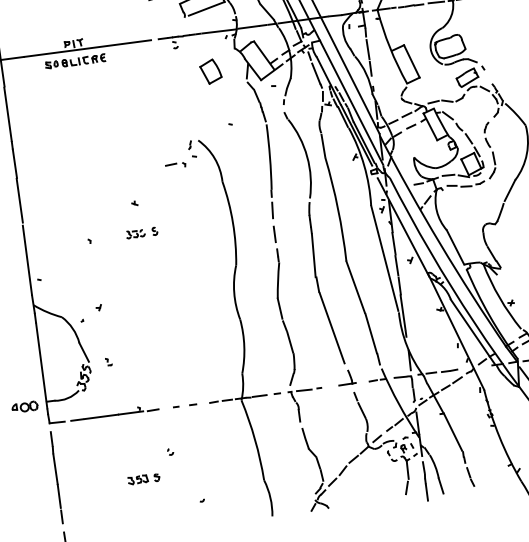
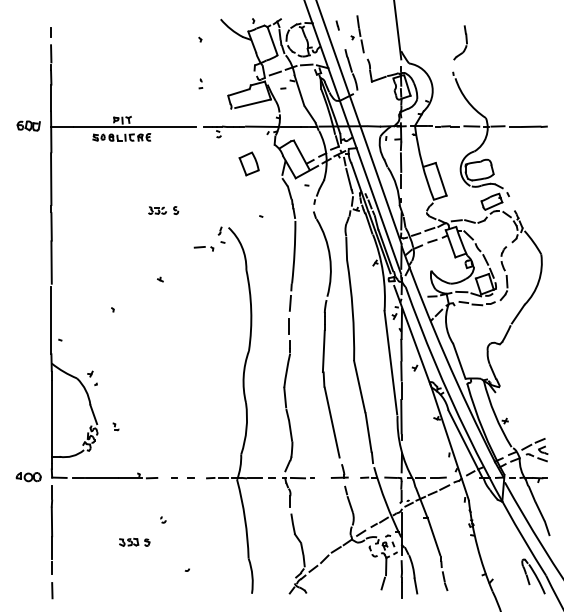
part: (141, 233) -> (163, 210), moved
part: (98, 307) -> (90, 373), moved
part: (24, 407) -> (28, 477), moved

